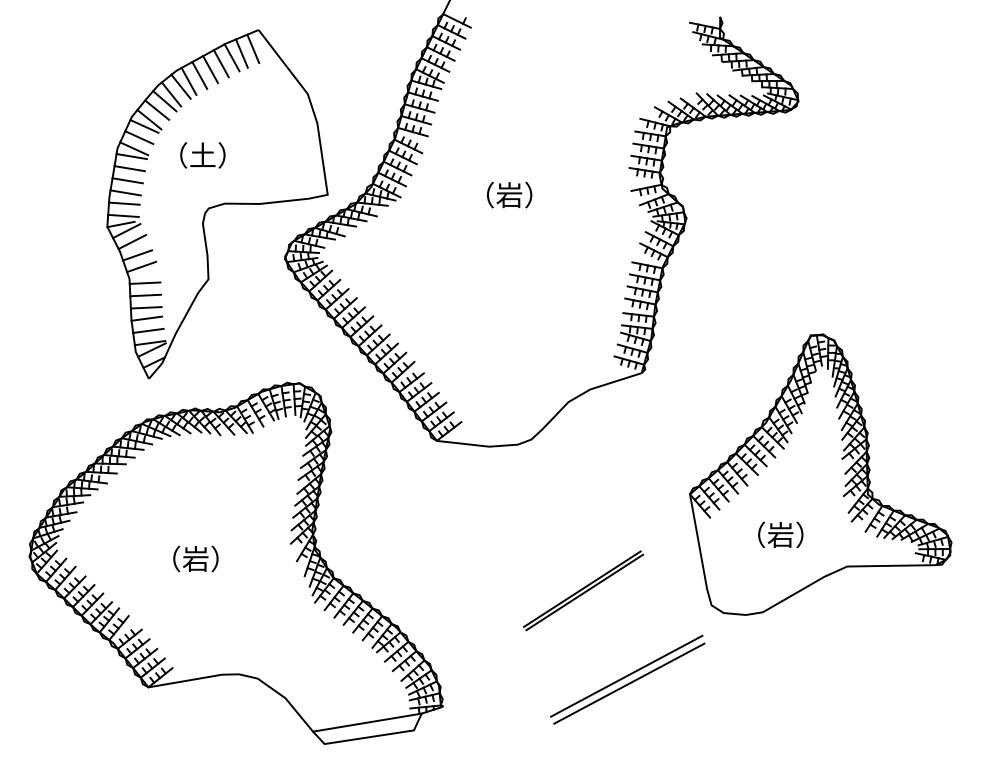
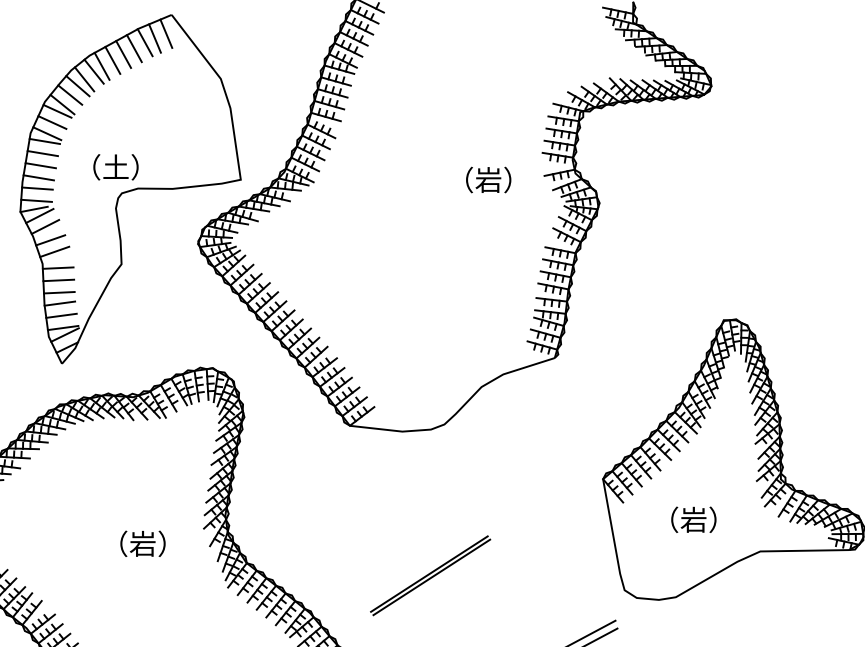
text: (202, 155) -> (115, 167), moved
text: (509, 195) -> (488, 180), moved
text: (195, 558) -> (142, 543), moved
part: (582, 590) -> (429, 575), moved

